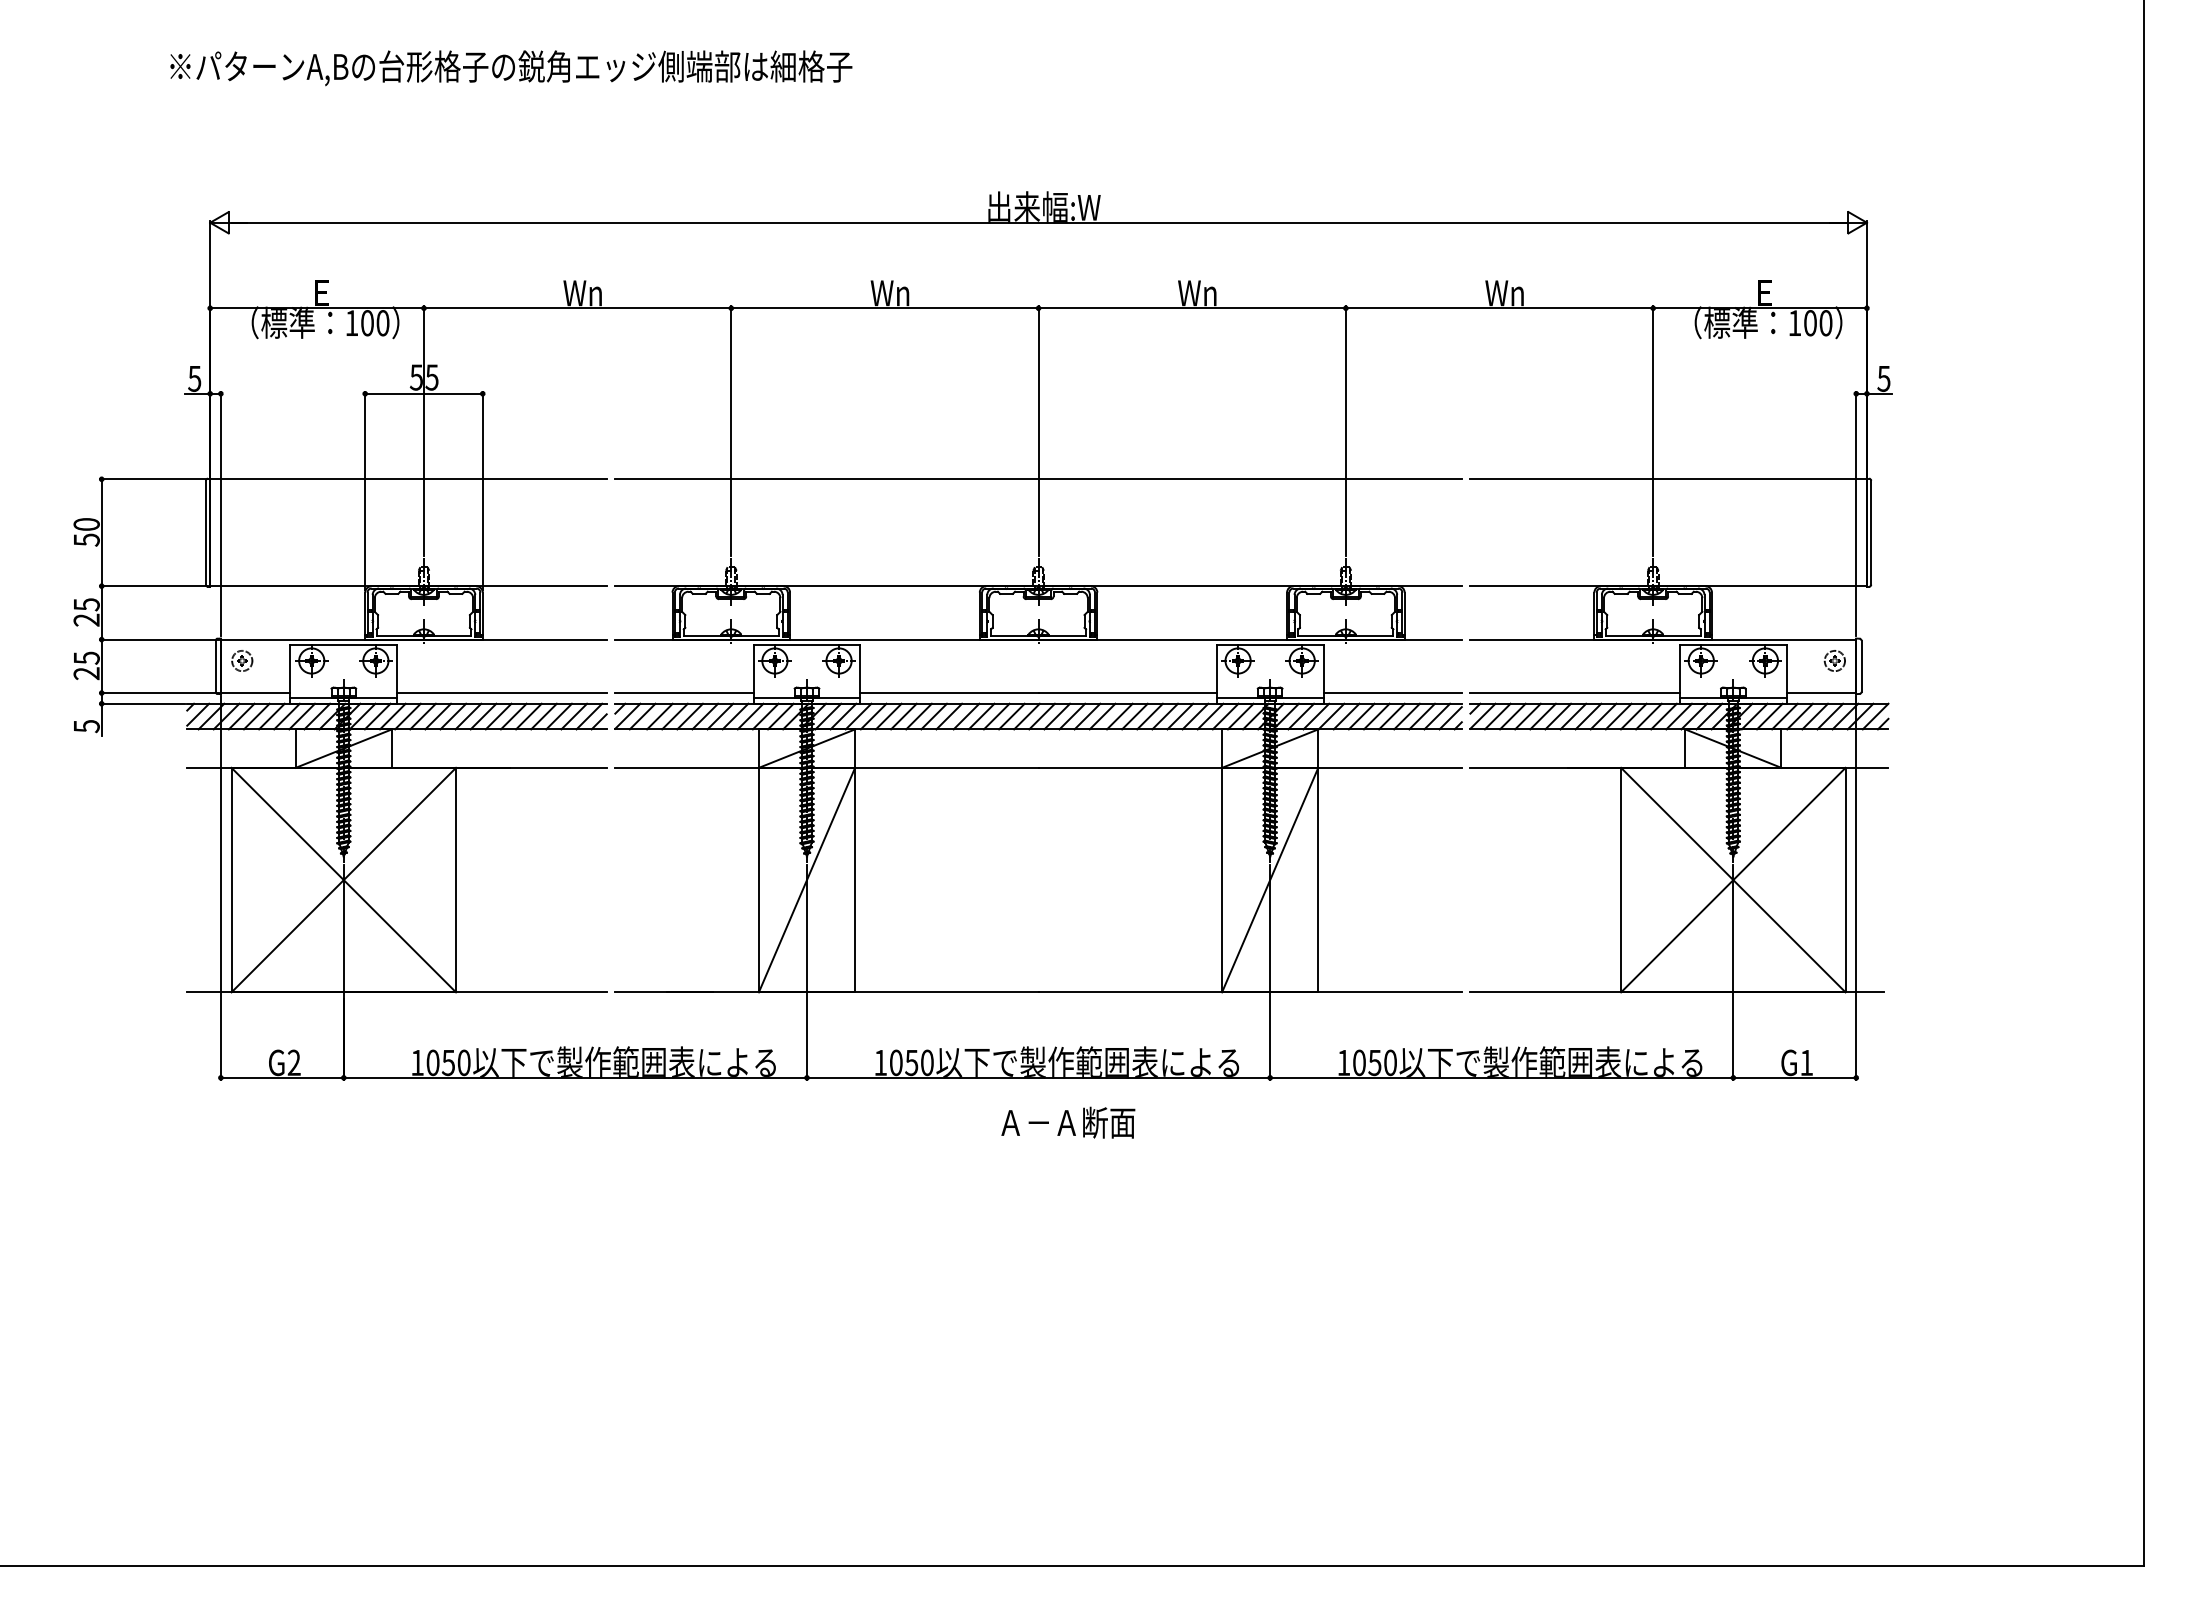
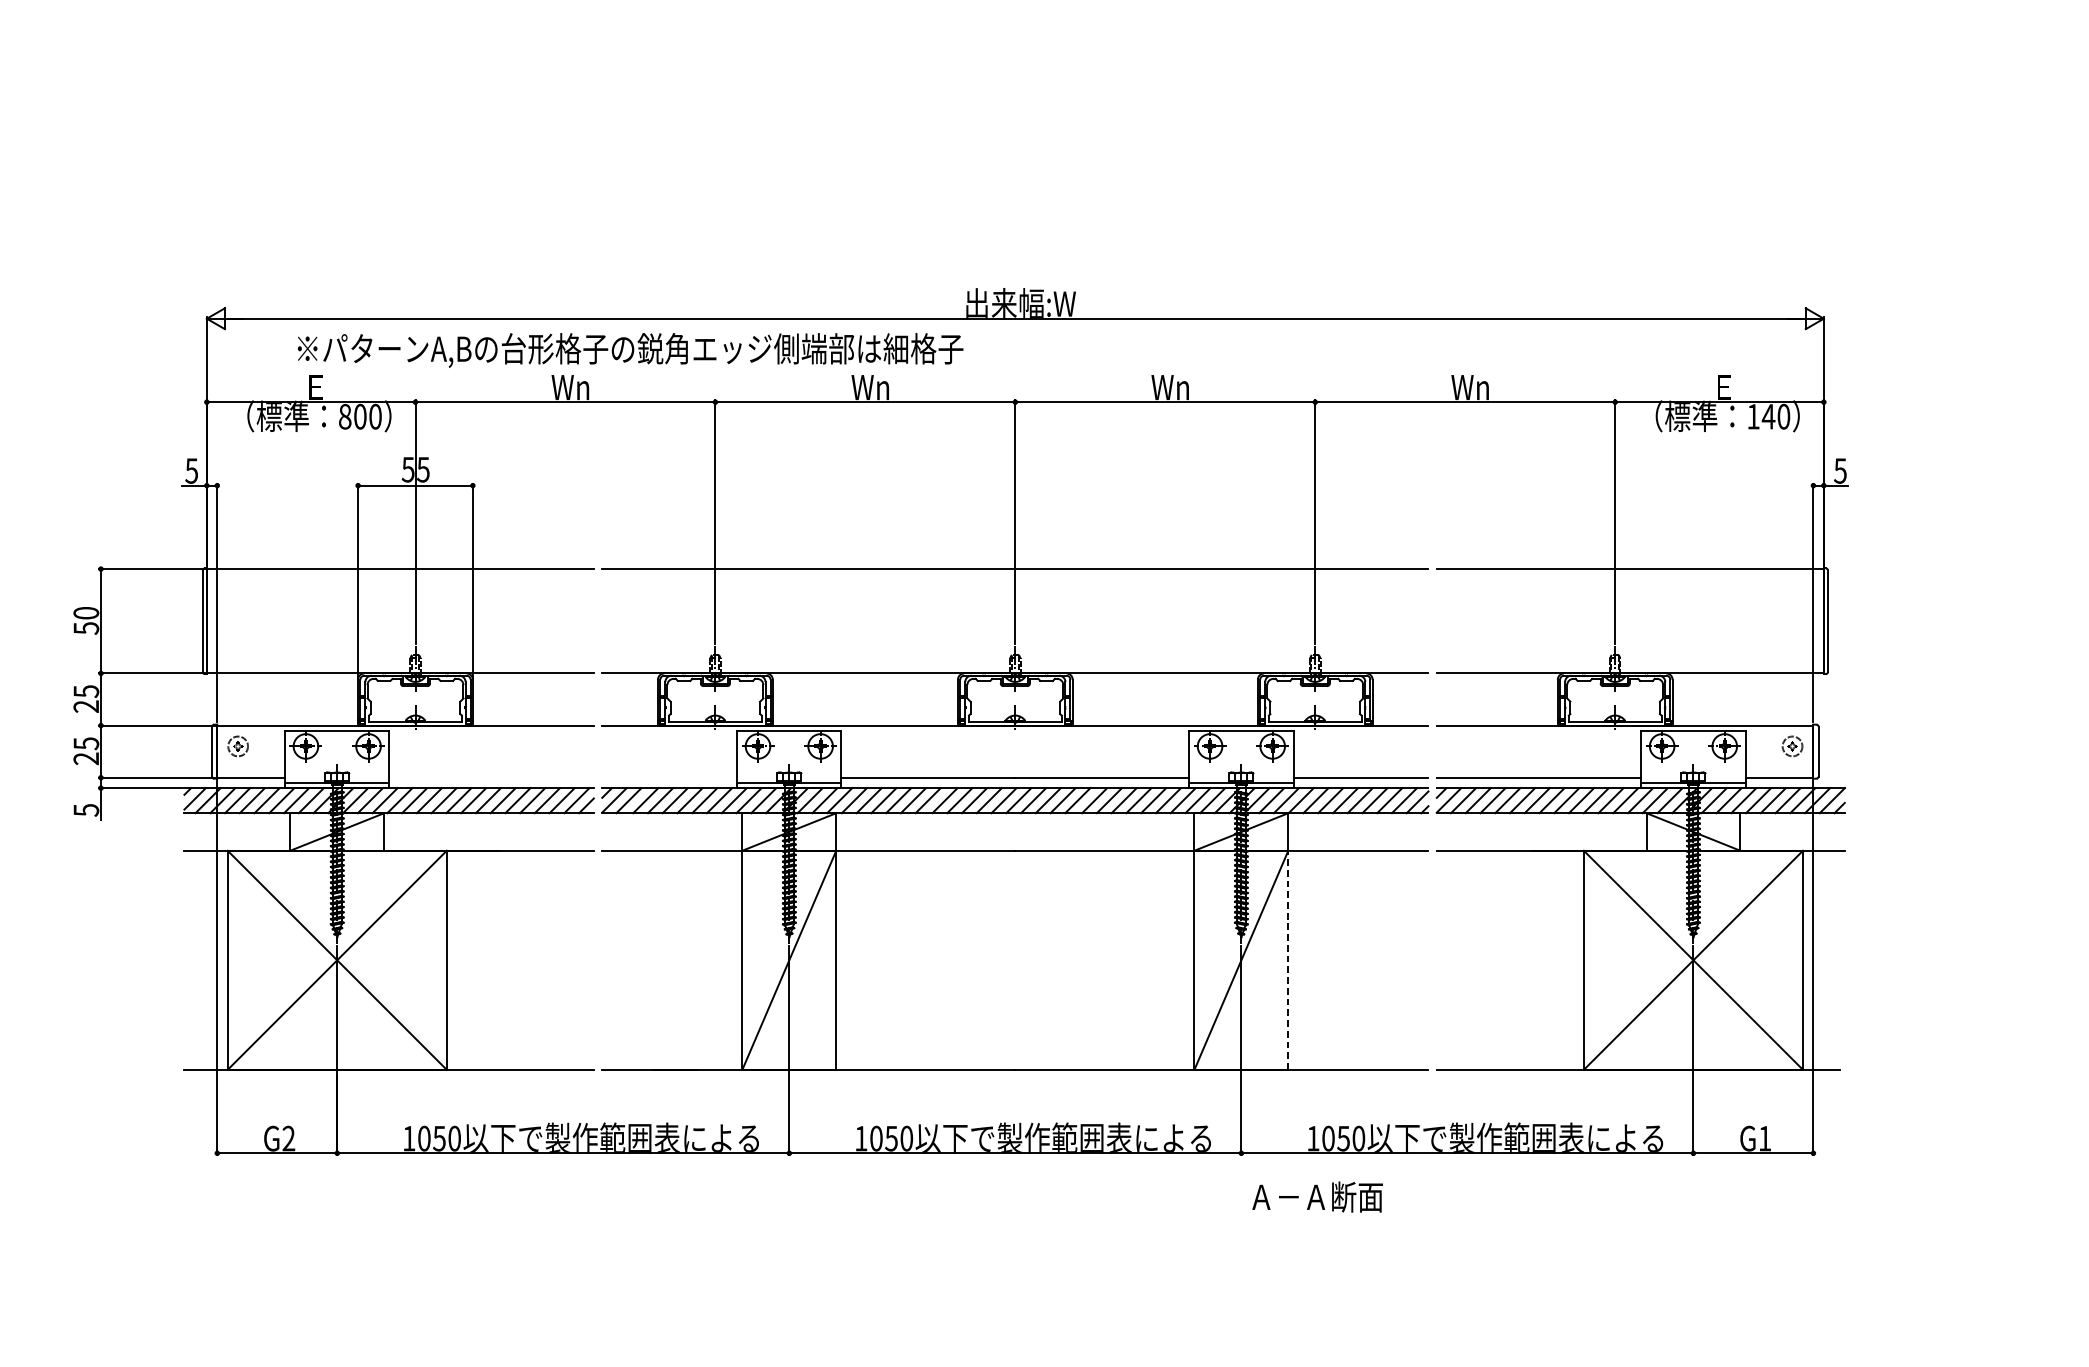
text: (511, 68) -> (630, 350), moved
text: (351, 323) -> (344, 417), 100 -> 800
text: (1810, 323) -> (1768, 417), 100 -> 140
line: (501, 693) -> (491, 778), removed
line: (684, 693) -> (669, 778), removed
line: (1318, 879) -> (1288, 959), solid -> dashed
text: (1068, 1122) -> (1317, 1196), moved

